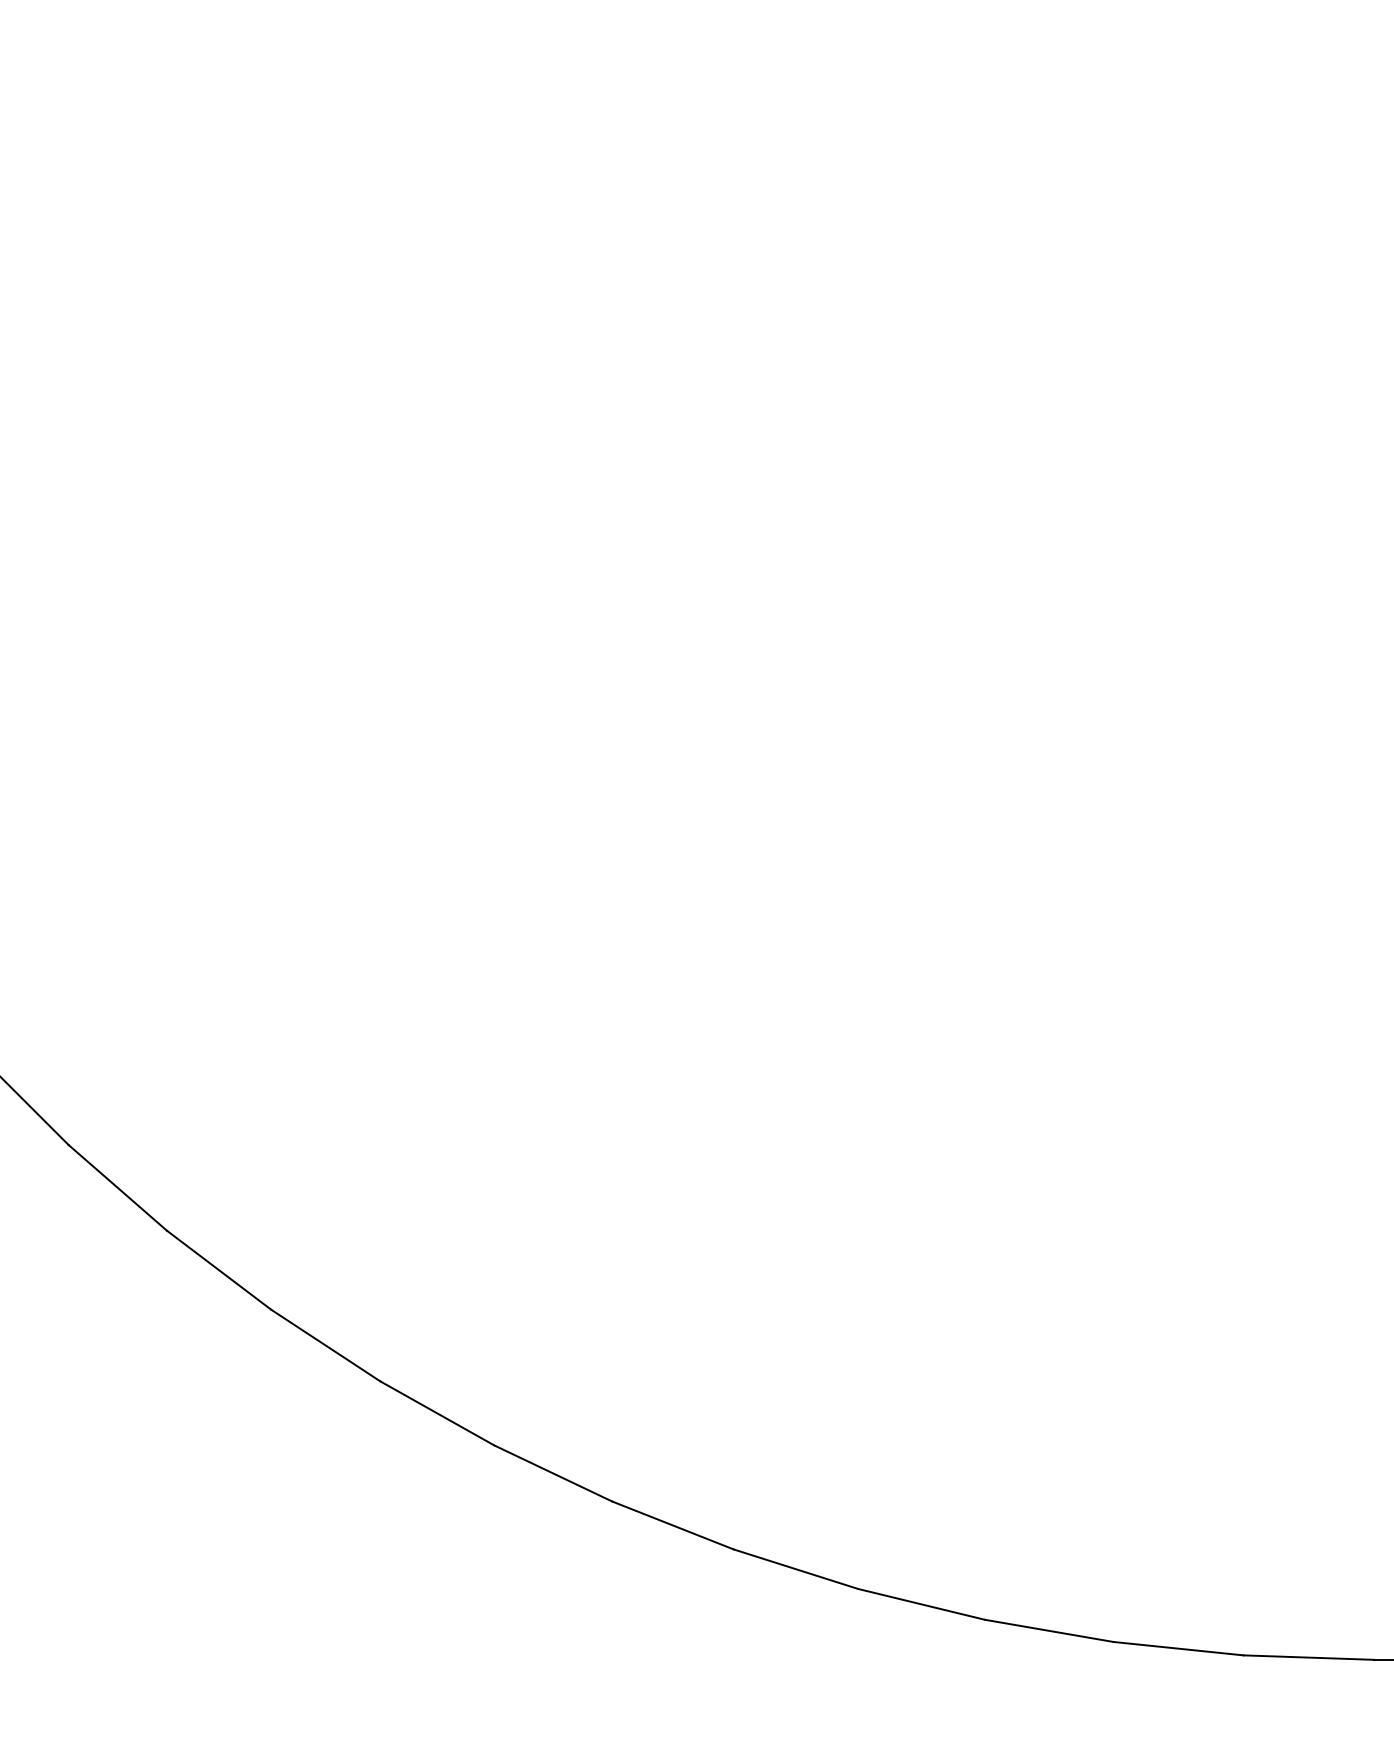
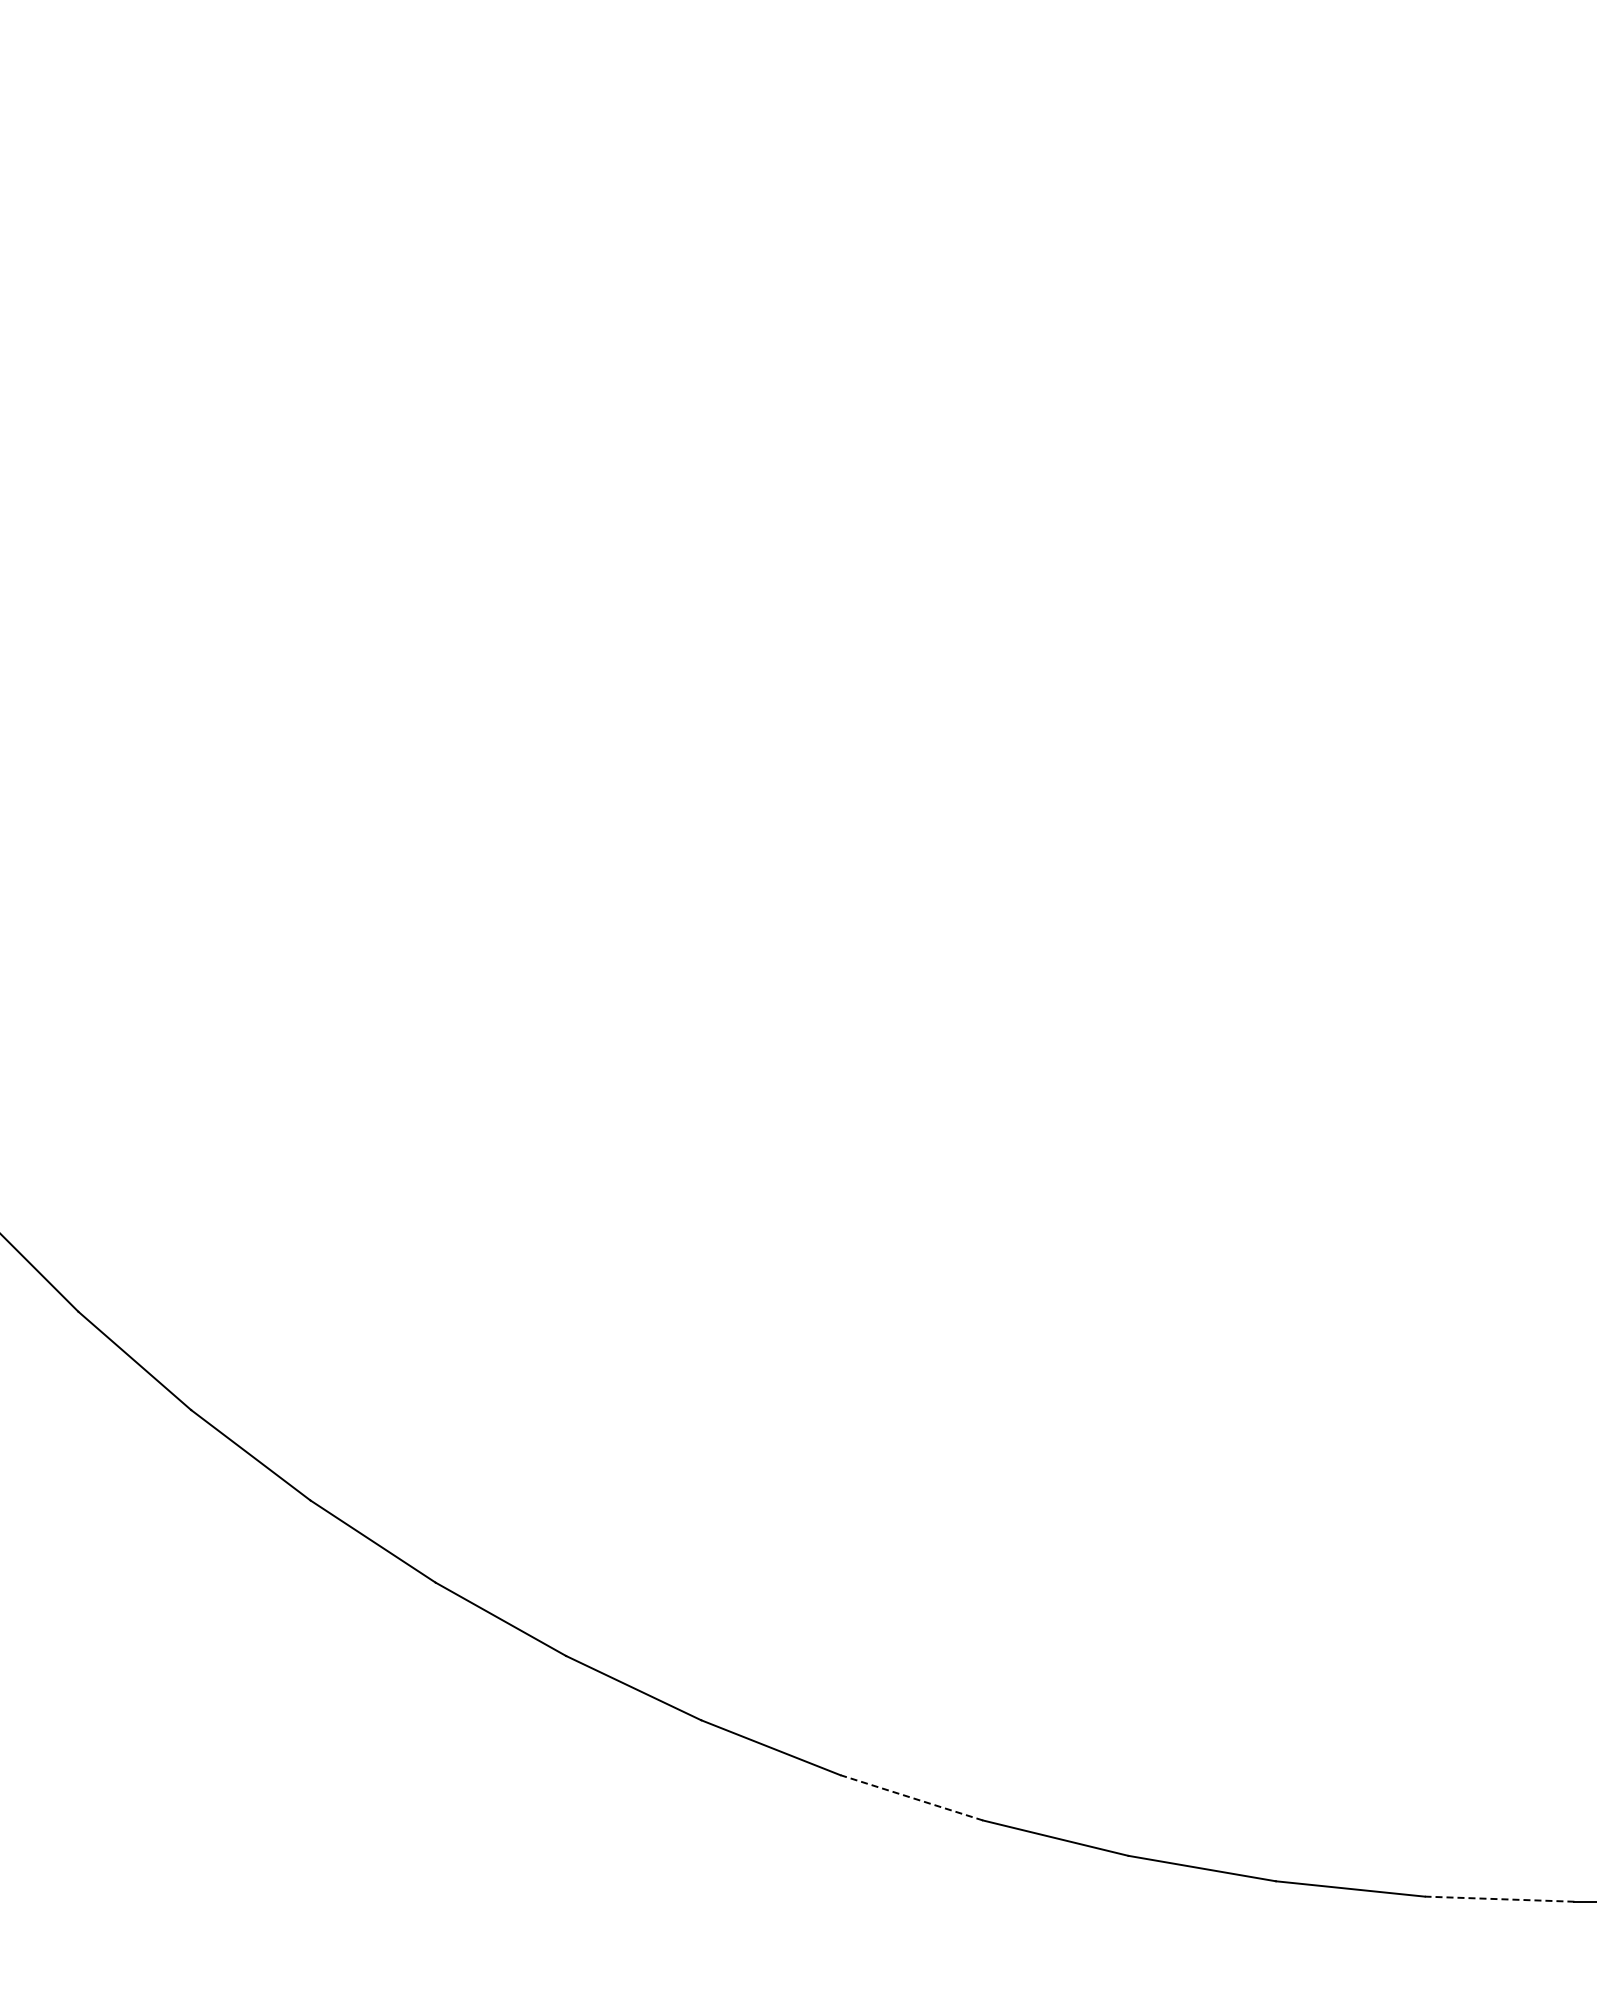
line: (795, 1568) -> (911, 1797), solid -> dashed
line: (1308, 1657) -> (1499, 1899), solid -> dashed

